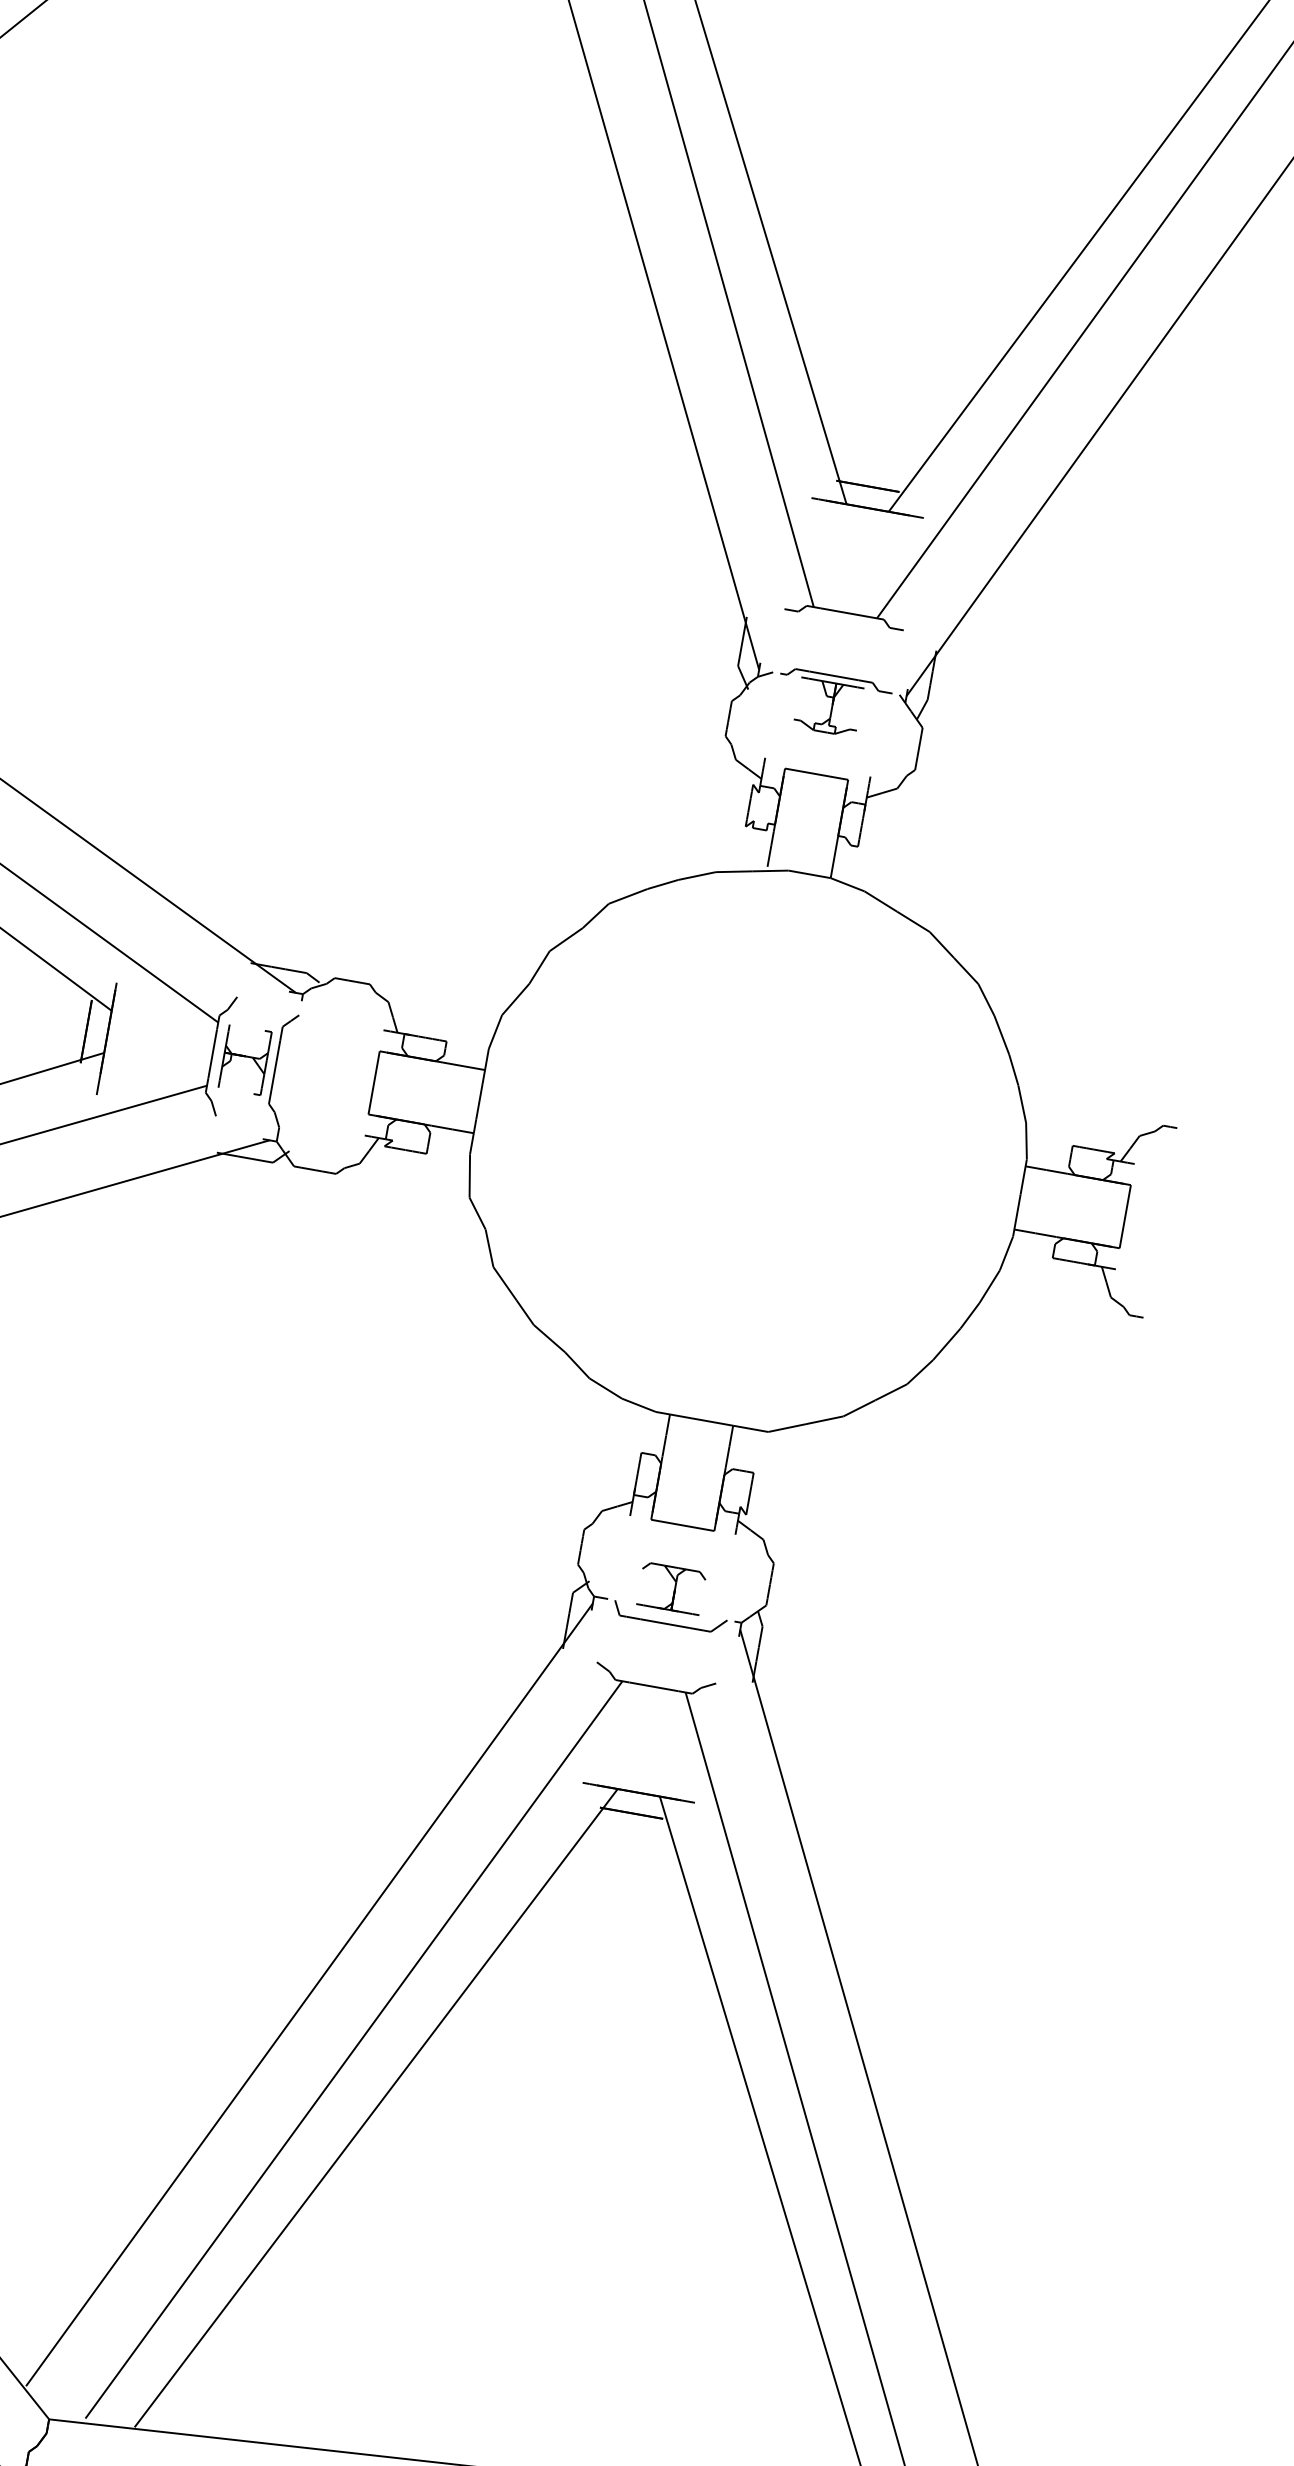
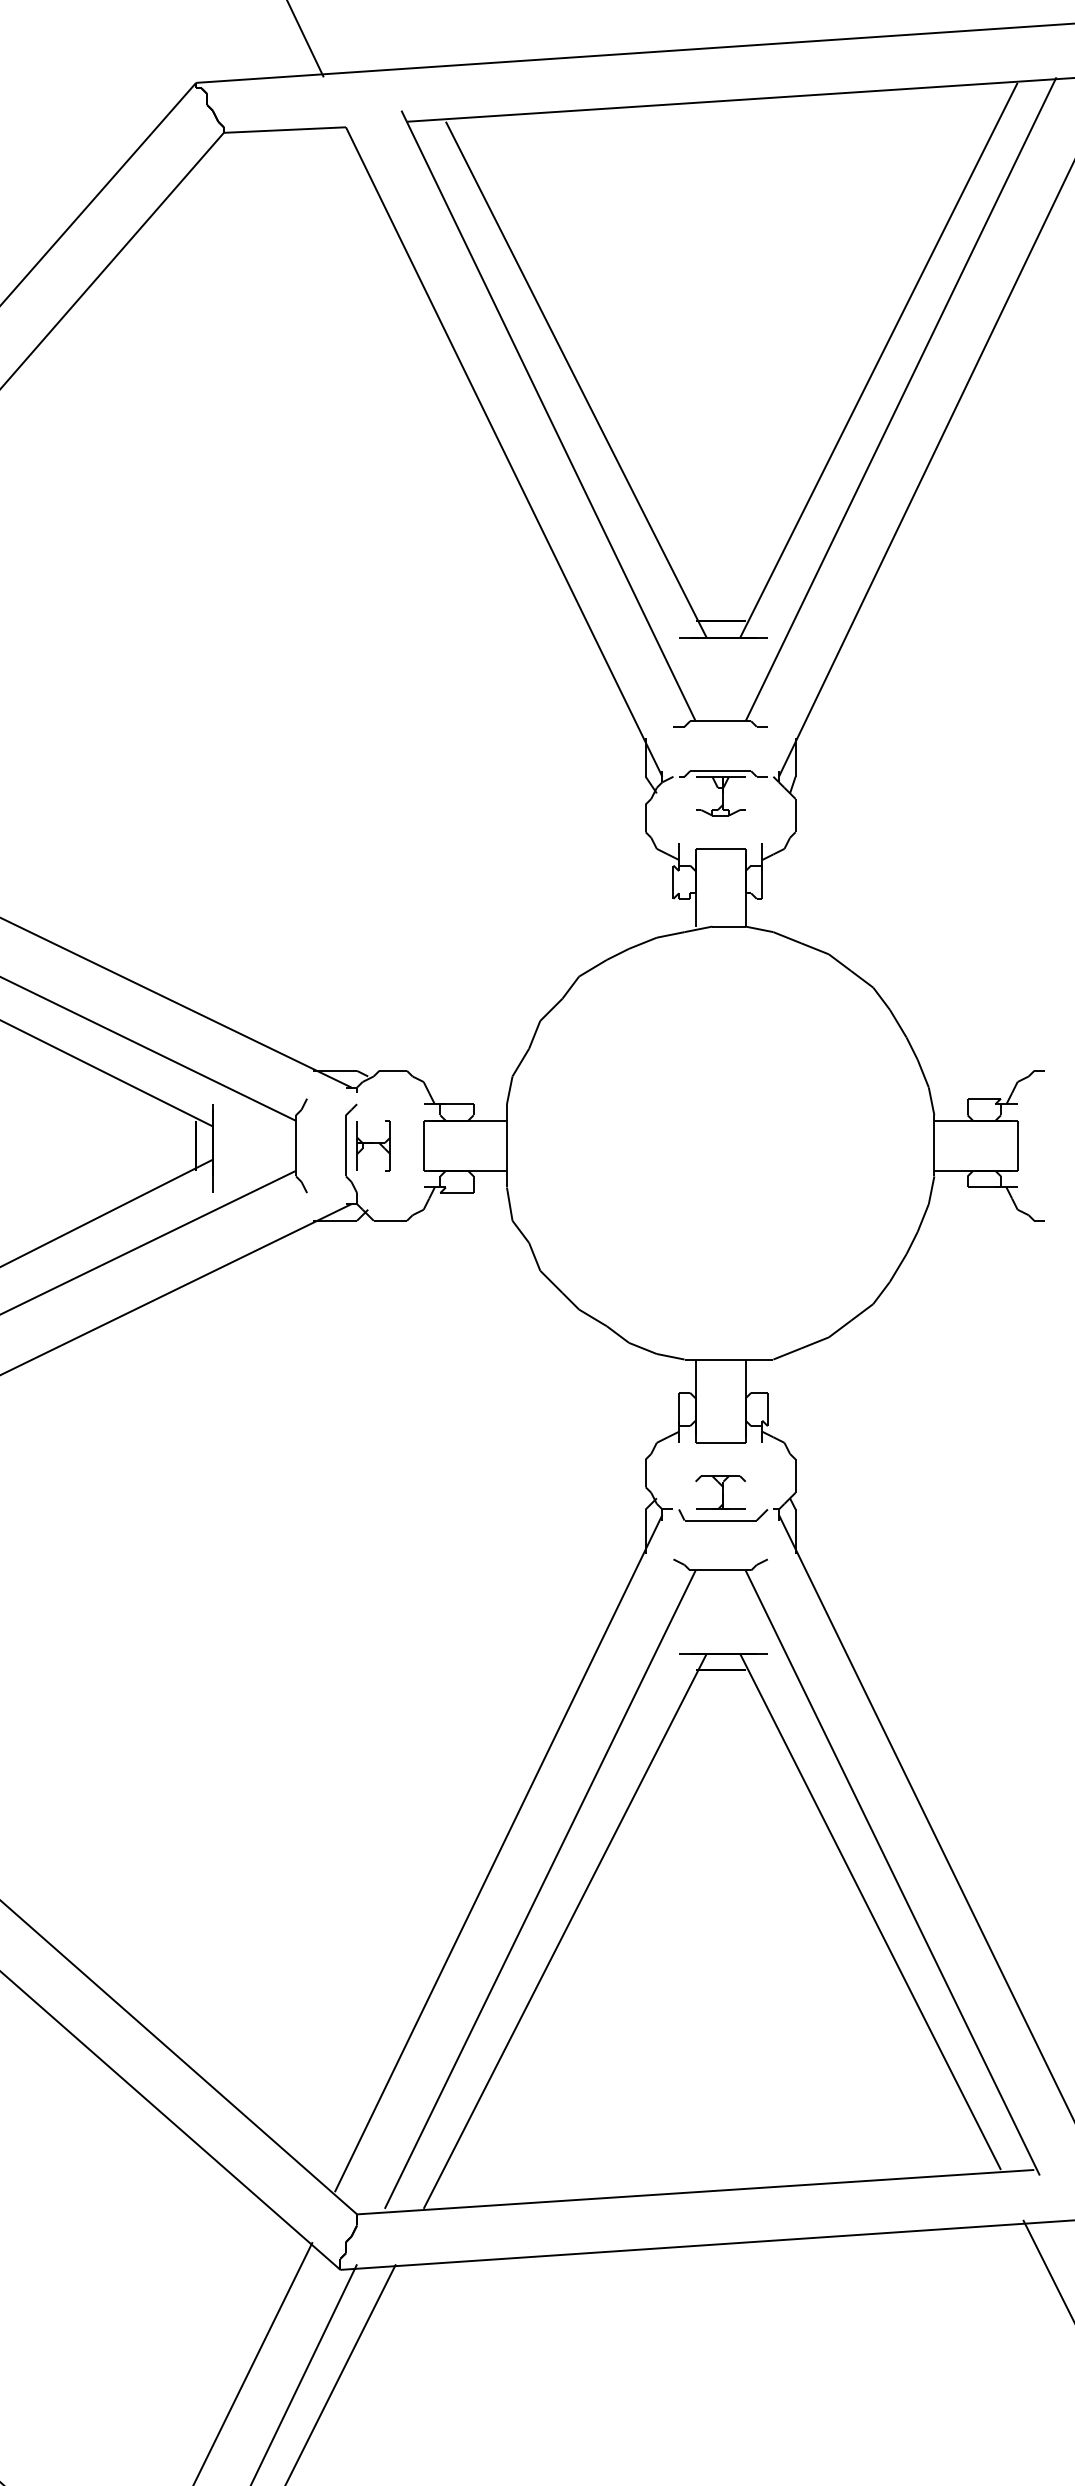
part: (244, 1059) -> (373, 1145), moved

